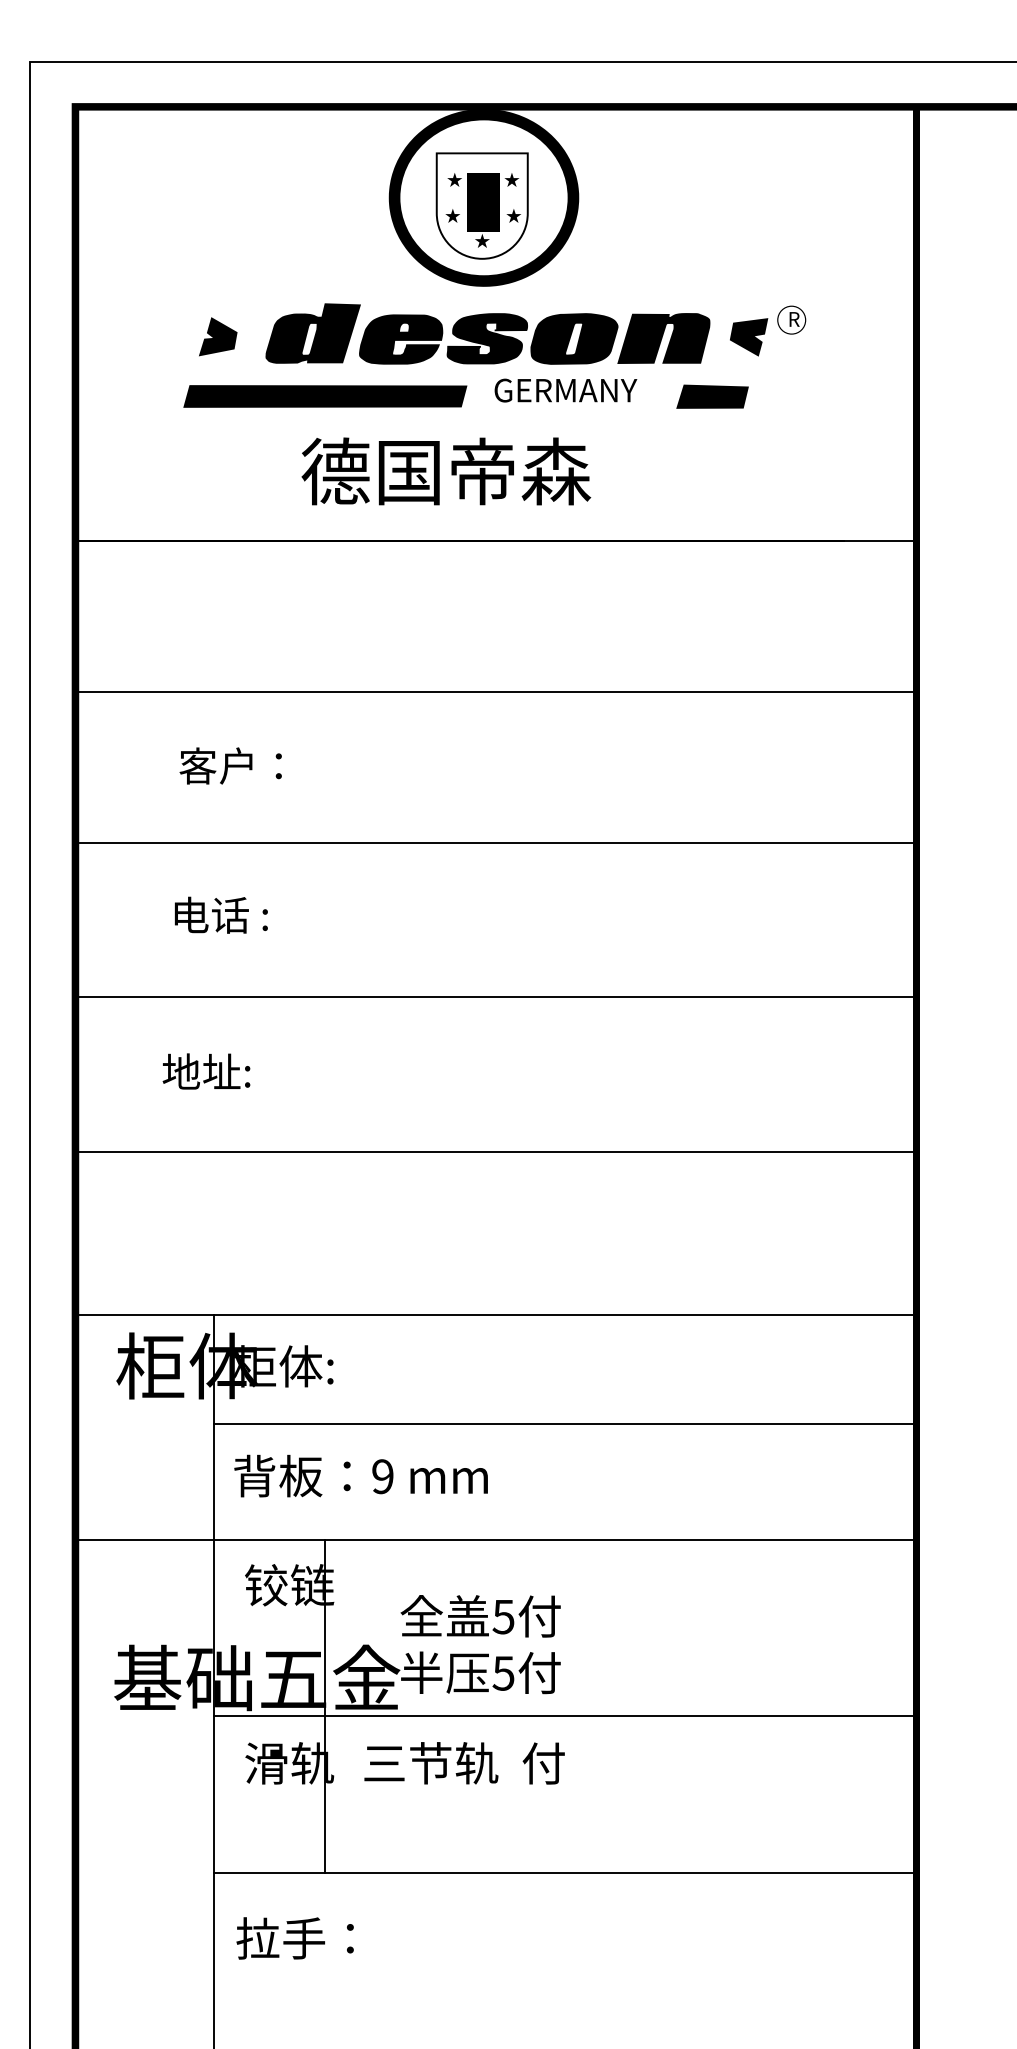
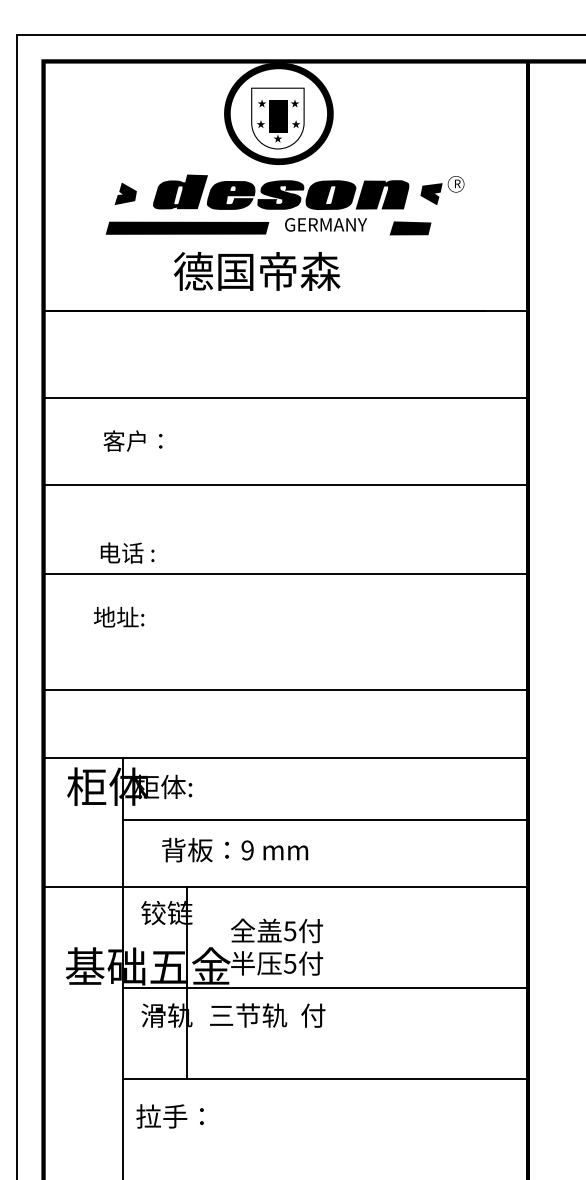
text: (221, 914) -> (127, 552), moved
line: (495, 1152) -> (285, 689), moved
text: (361, 1475) -> (235, 849), moved

